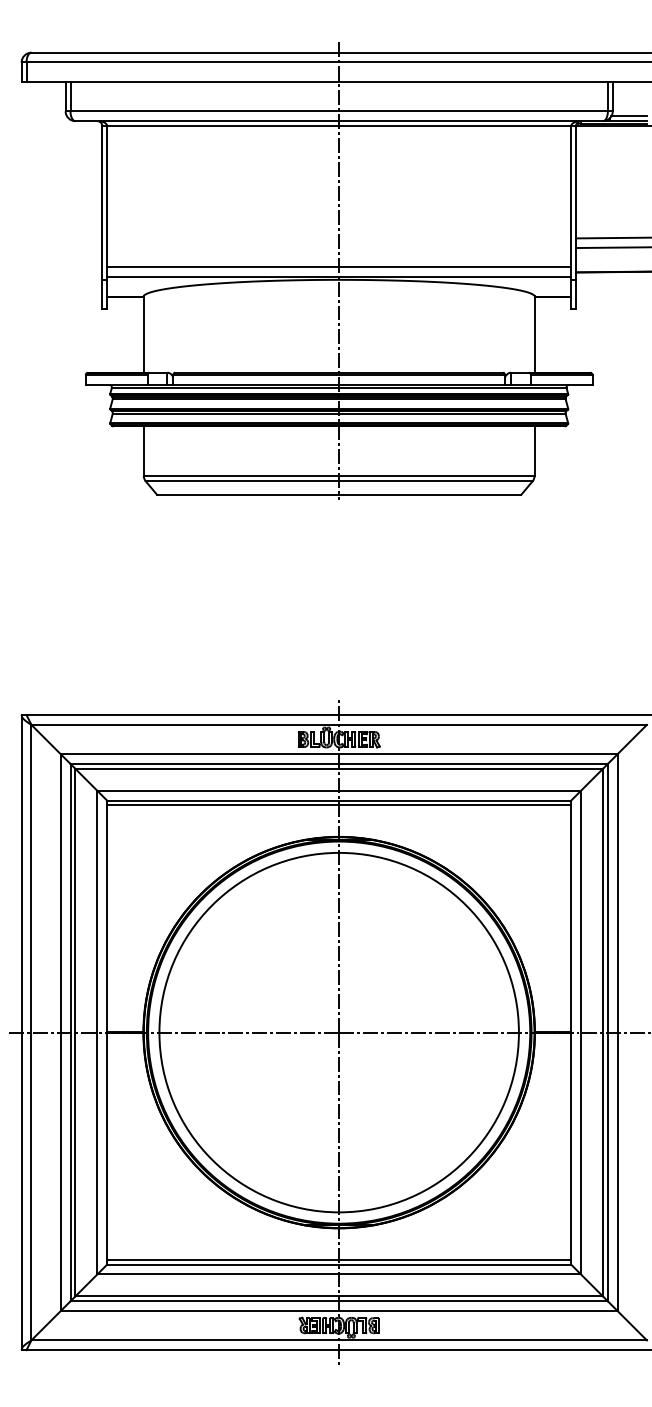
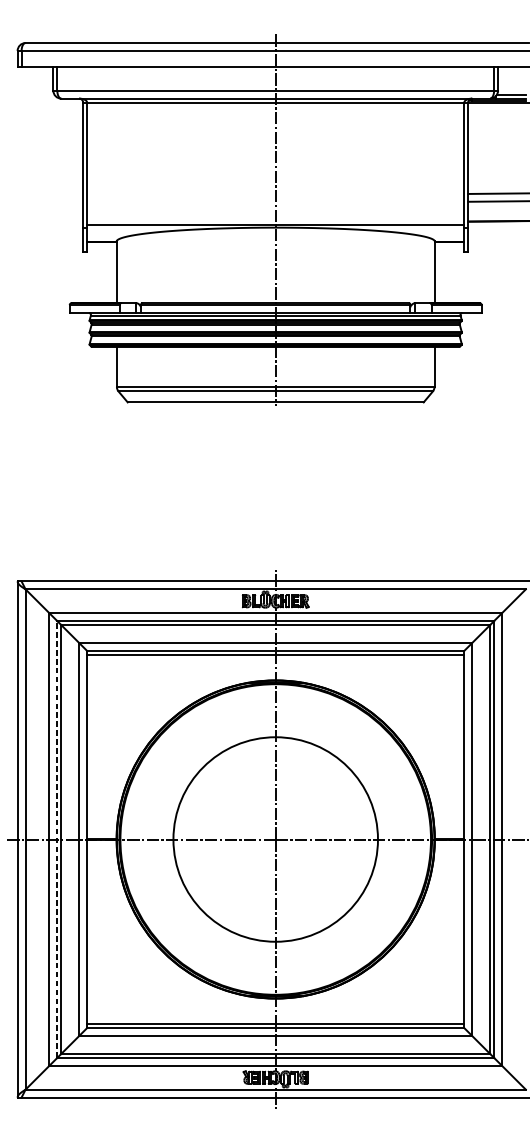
line: (339, 267) -> (275, 217), removed
line: (70, 1032) -> (57, 839), solid -> dashed
circle: (338, 1032) -> (275, 839), size x0.7

